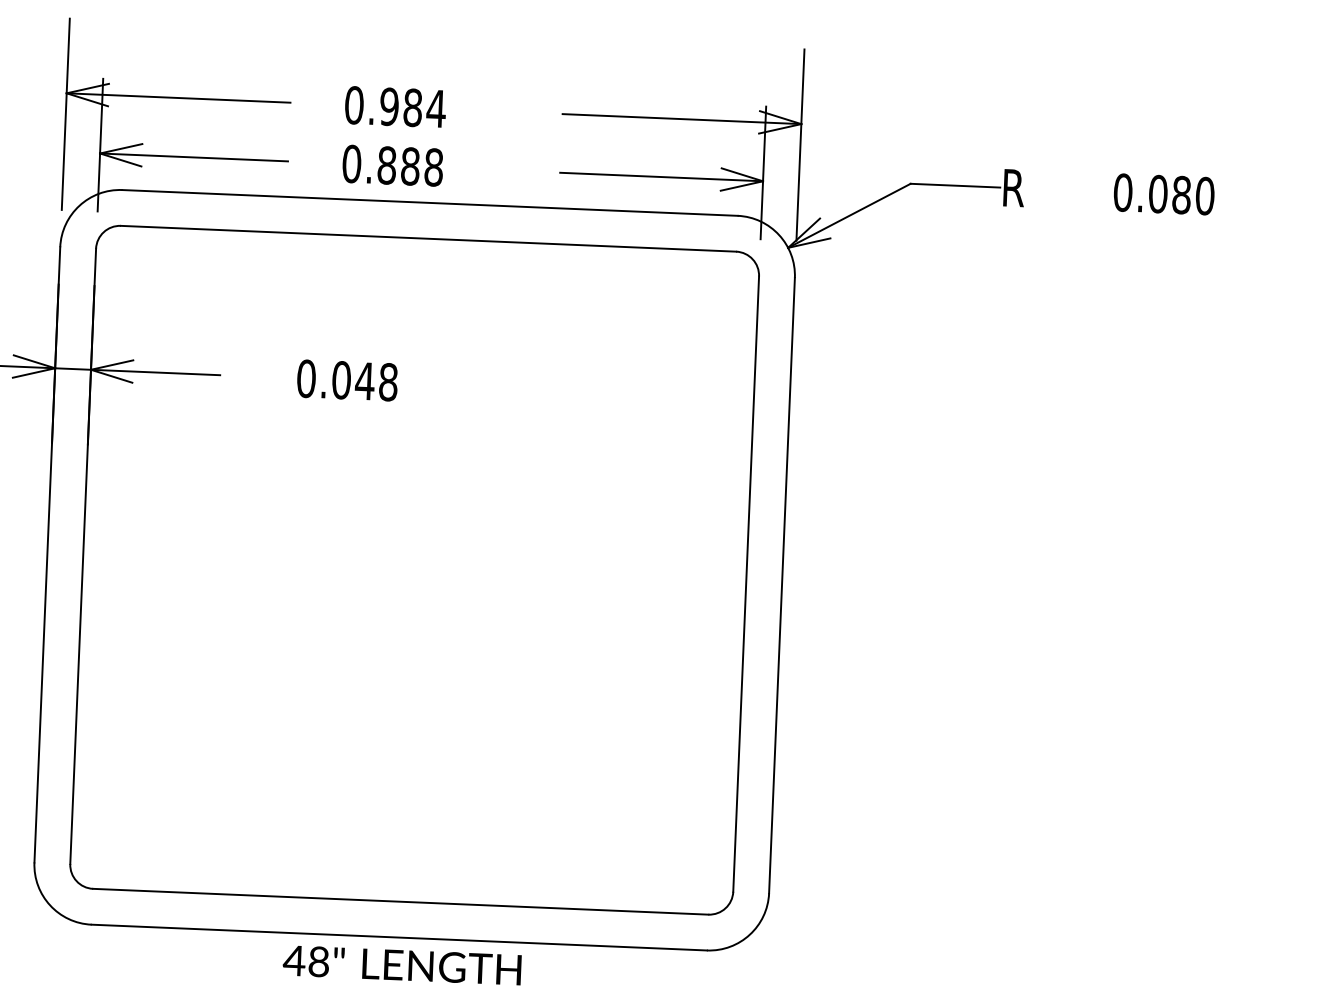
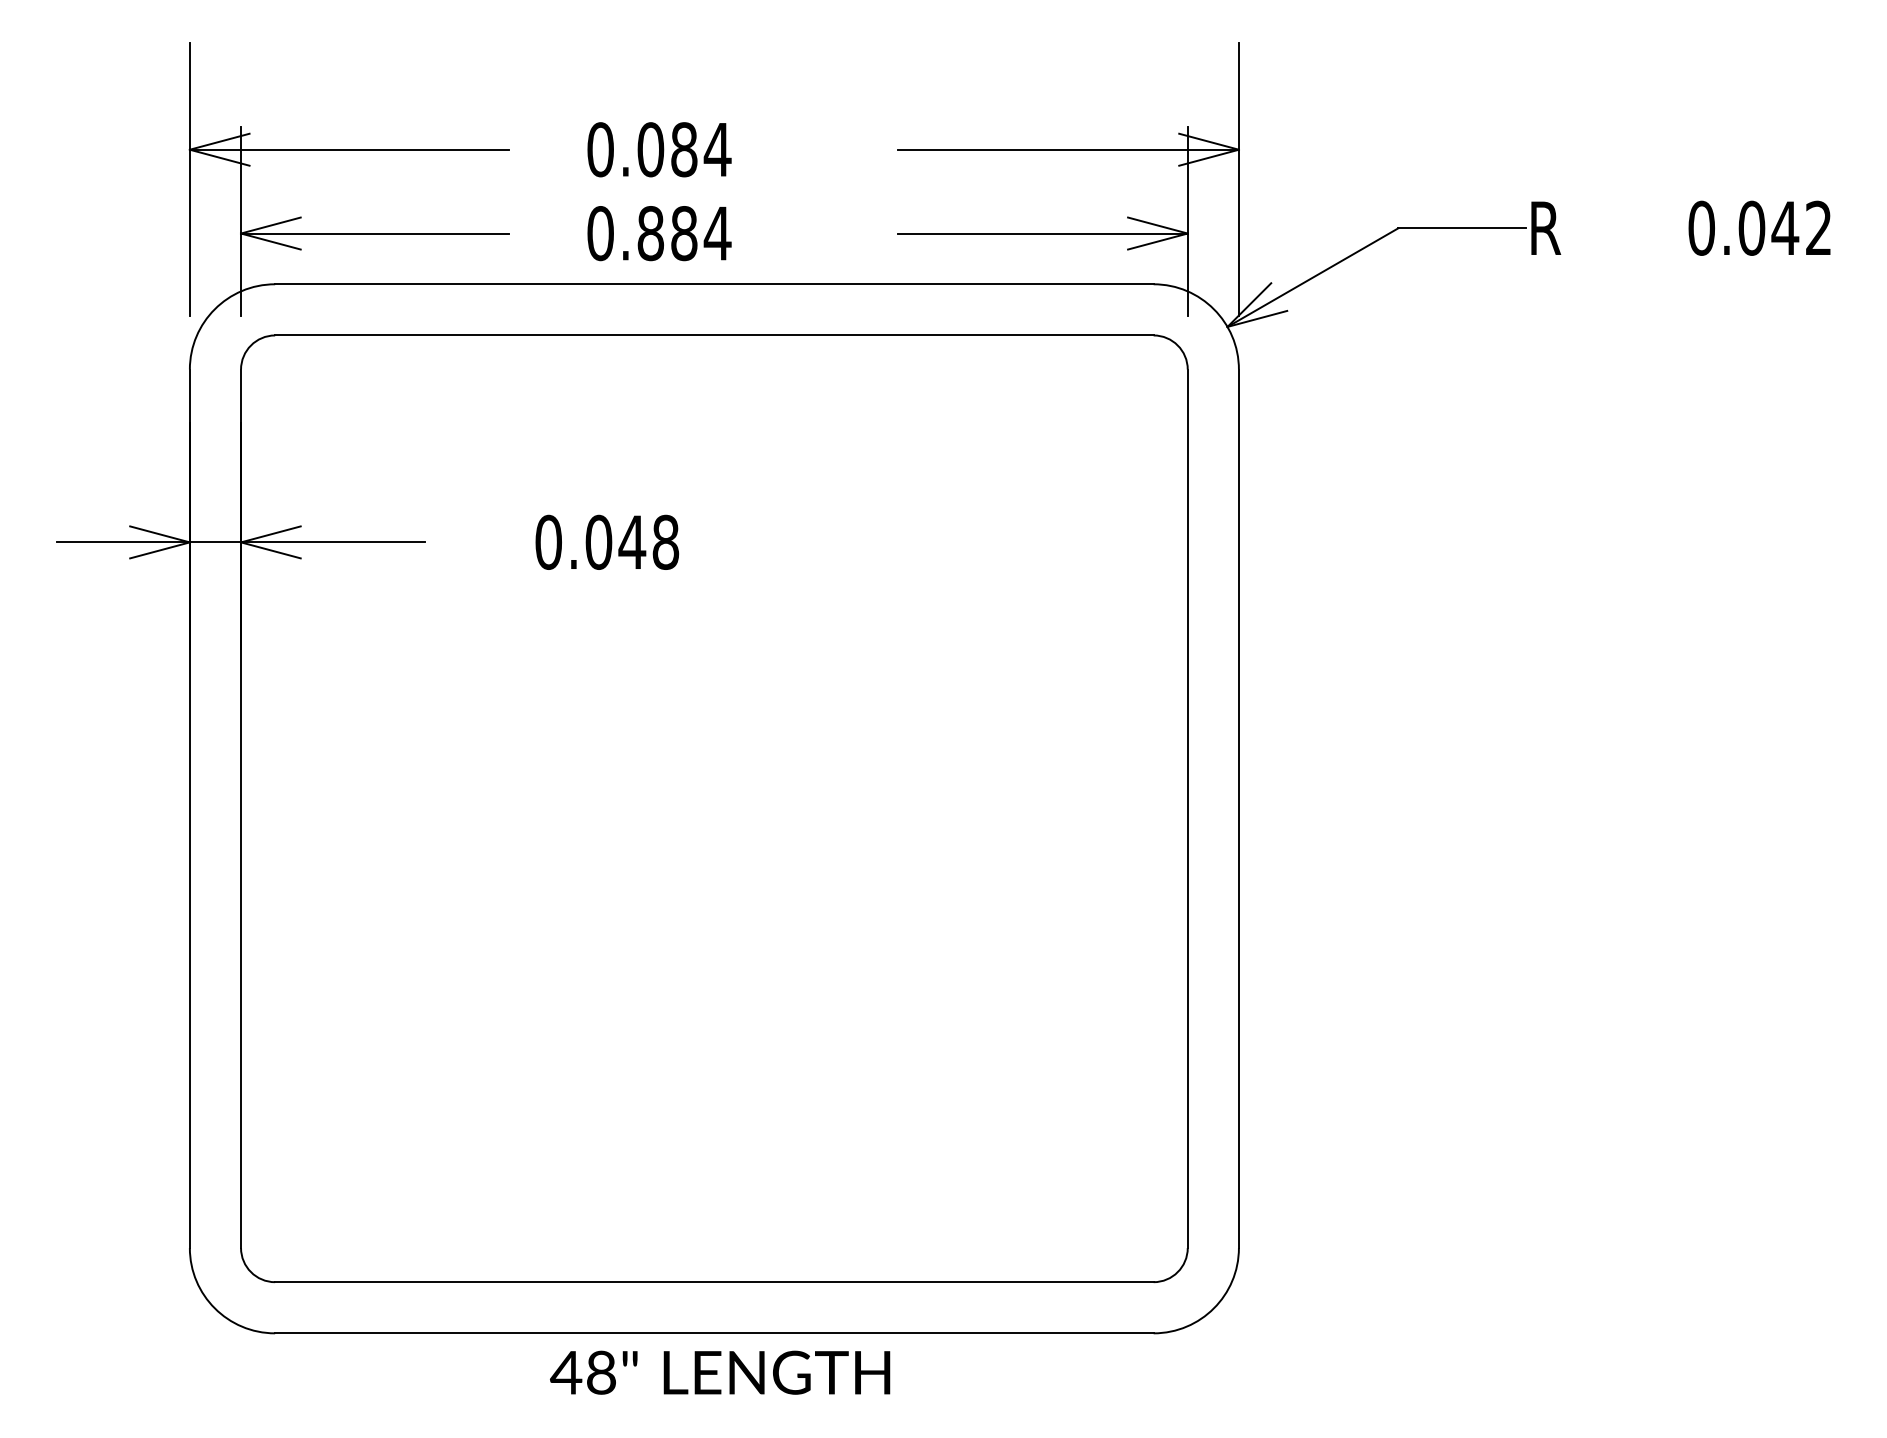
text: (389, 106) -> (650, 149), 0.984 -> 0.084
text: (433, 167) -> (717, 233), 0.888 -> 0.884
text: (1193, 195) -> (1801, 227), 0.080 -> 0.042

